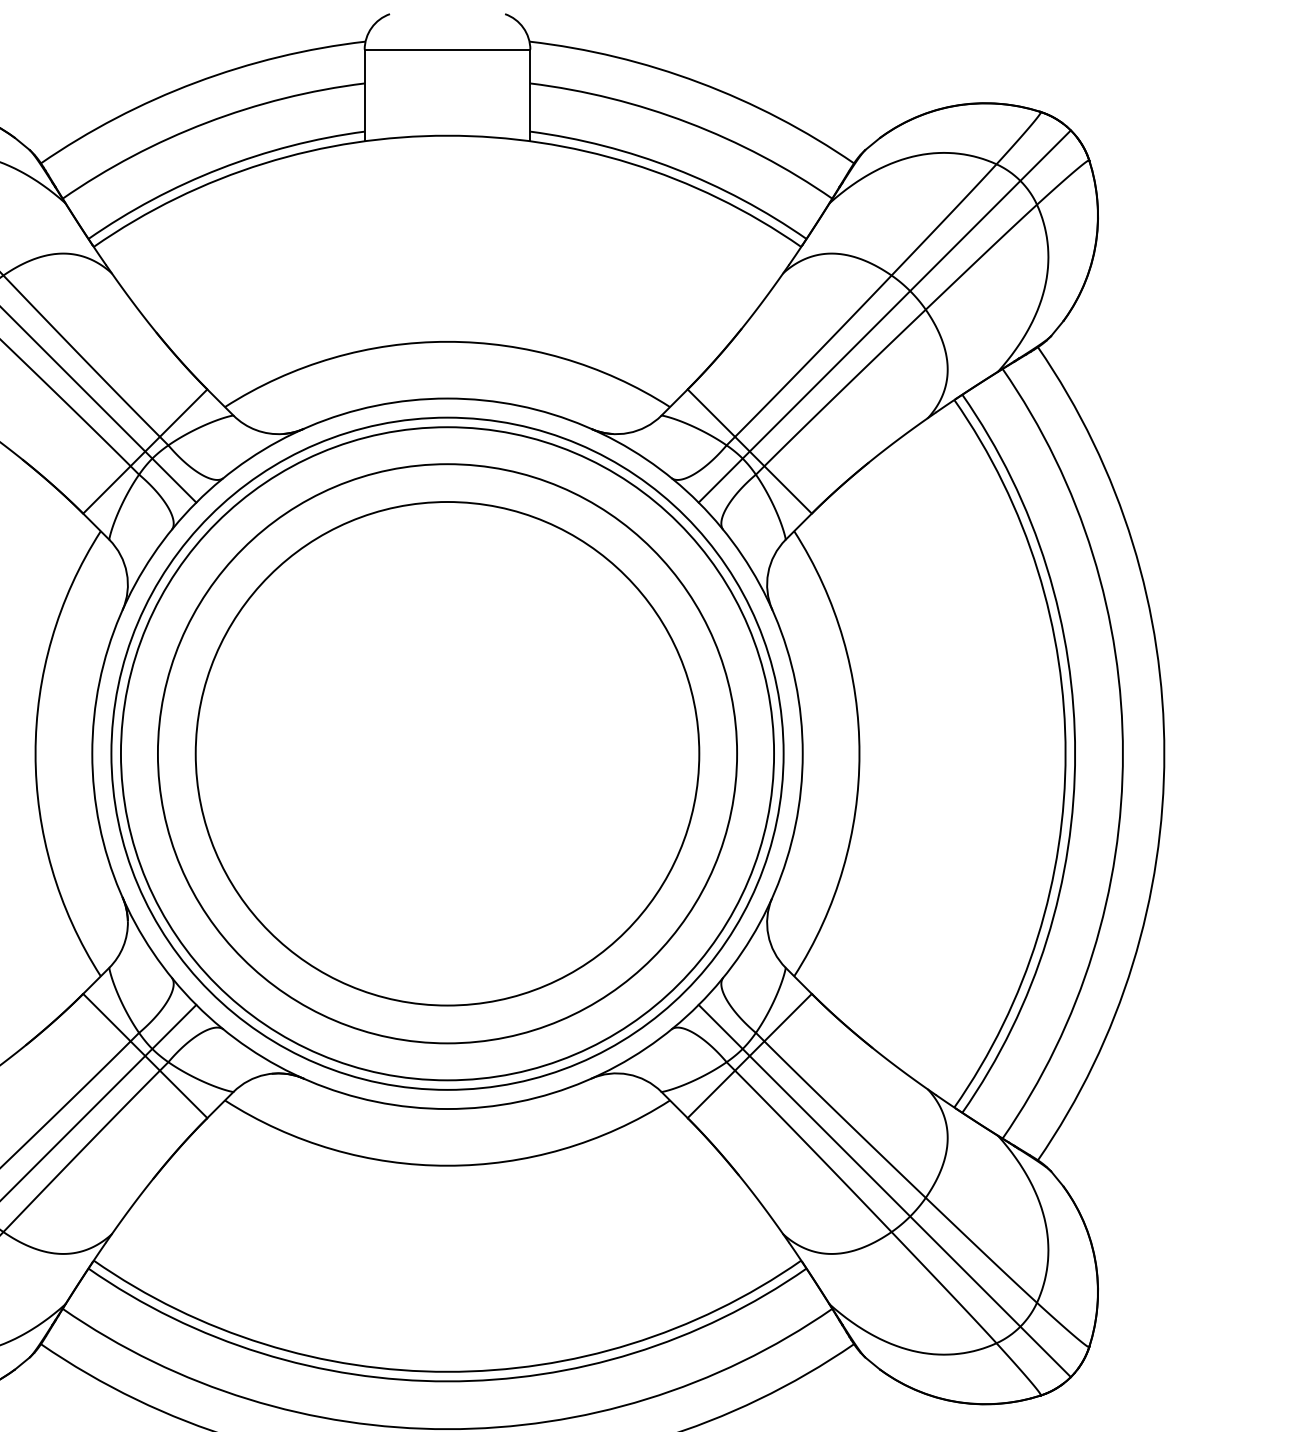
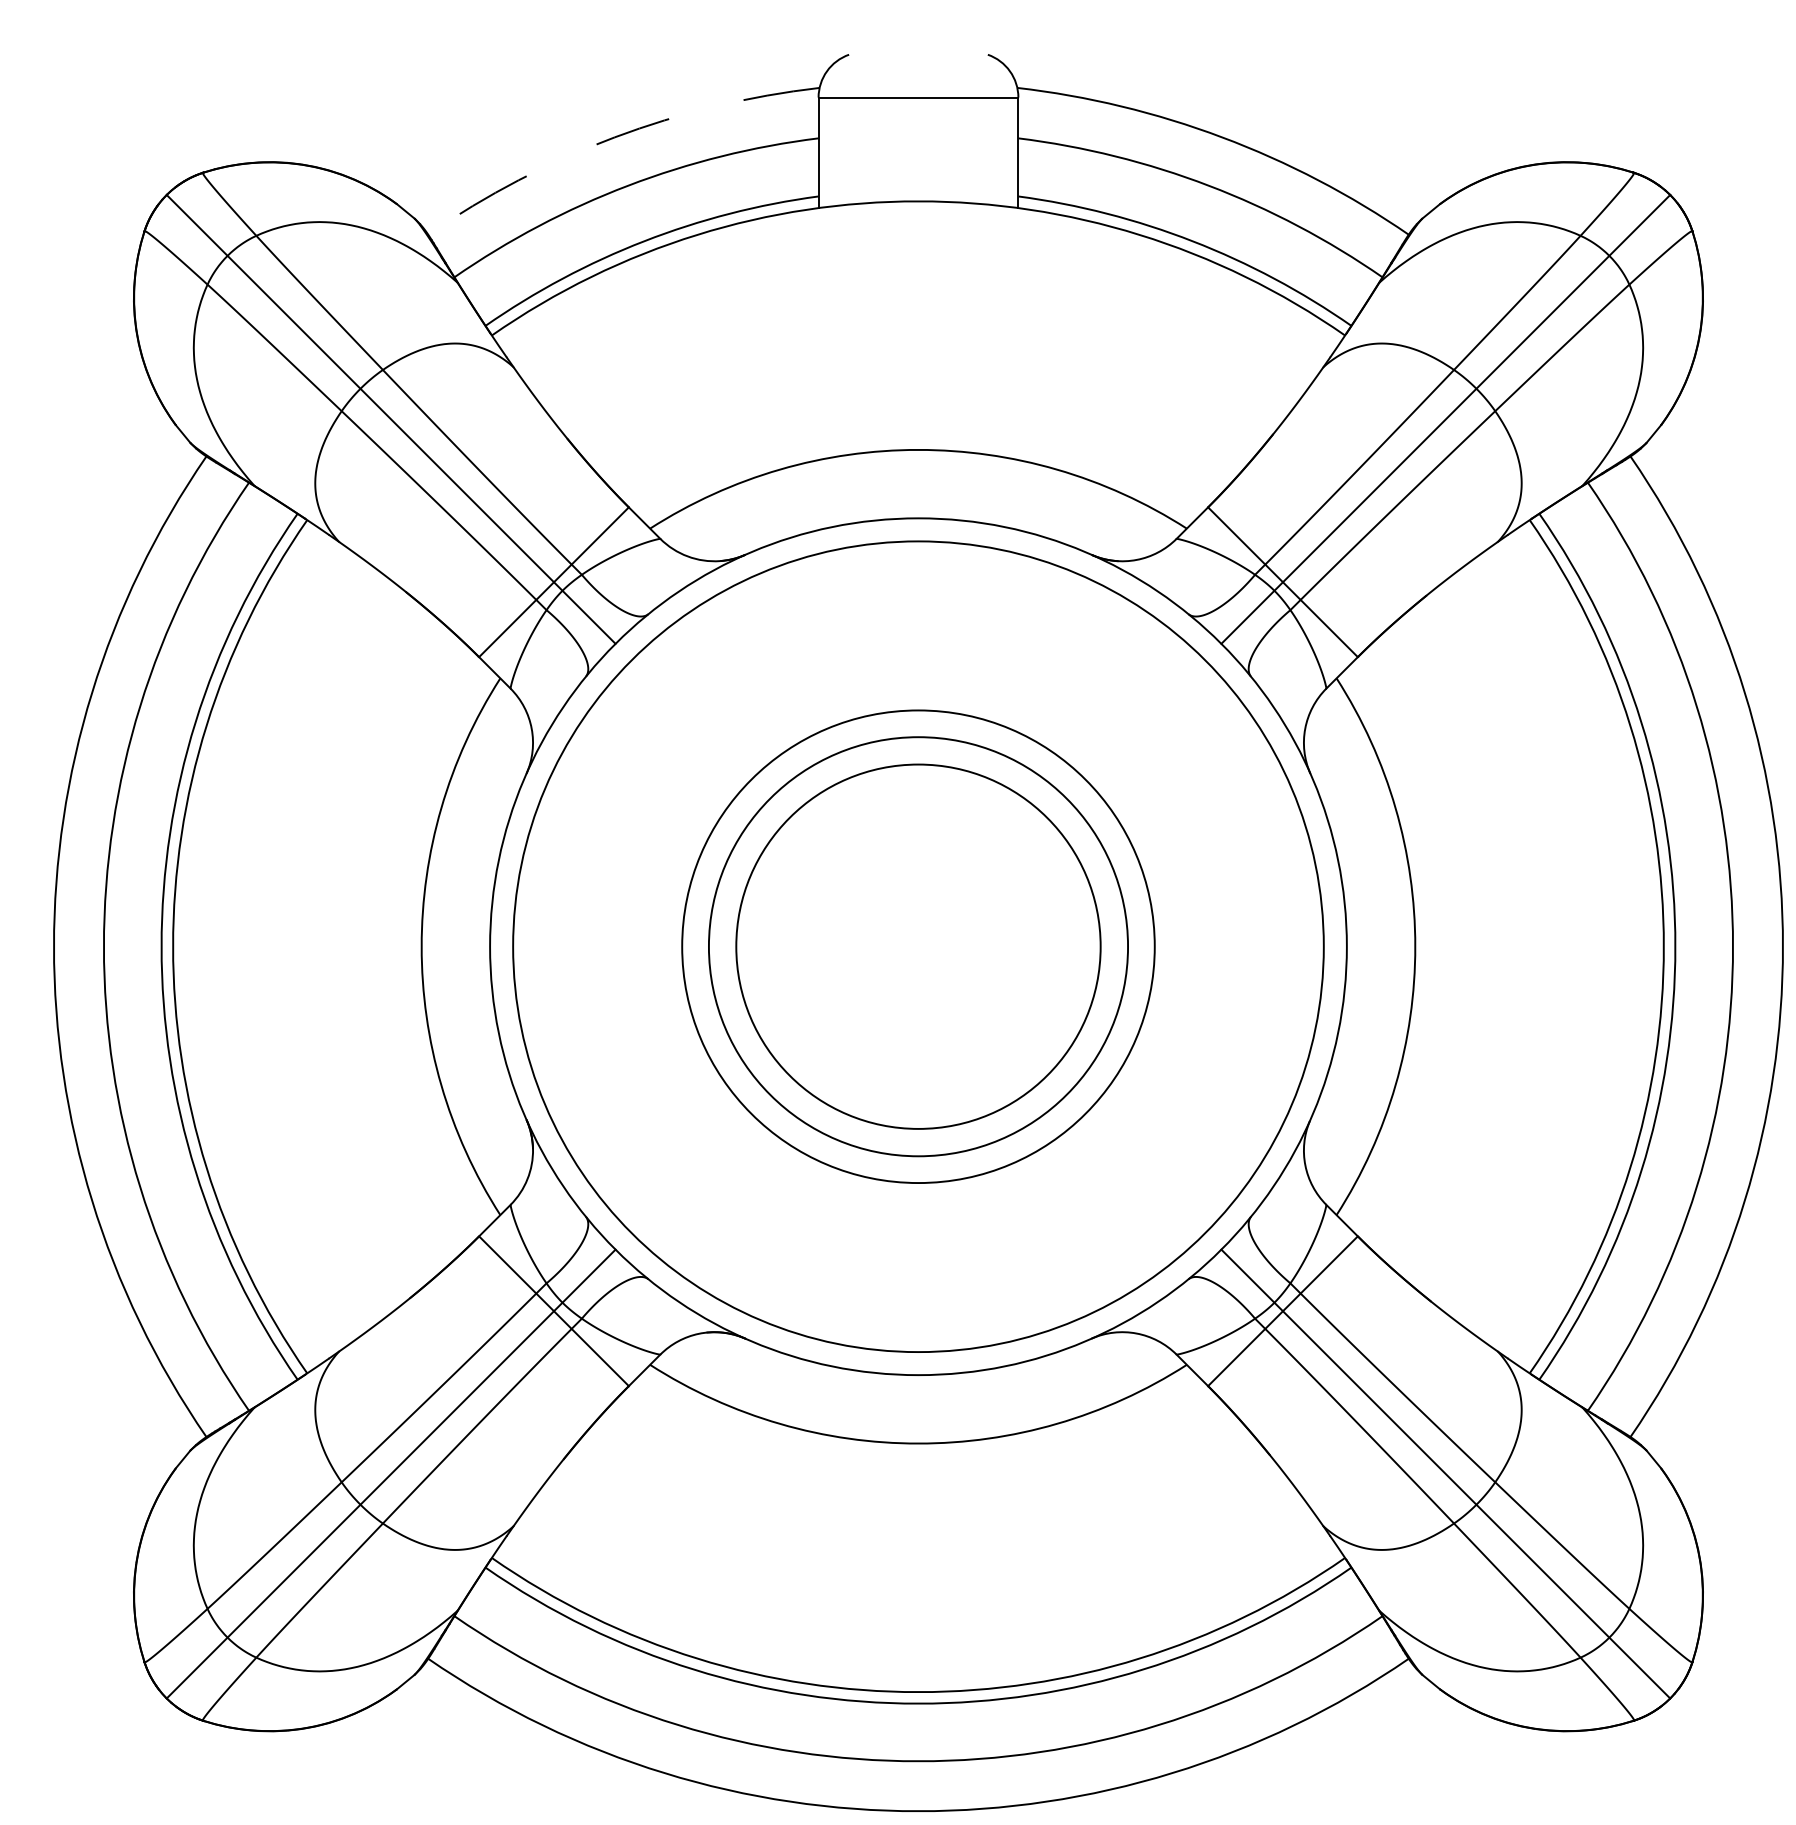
arc: (195, 82) -> (614, 137), solid -> dashed
circle: (447, 753) -> (918, 946), size x0.6
circle: (447, 753) -> (918, 946), size x0.6
circle: (447, 753) -> (918, 946), size x0.6

